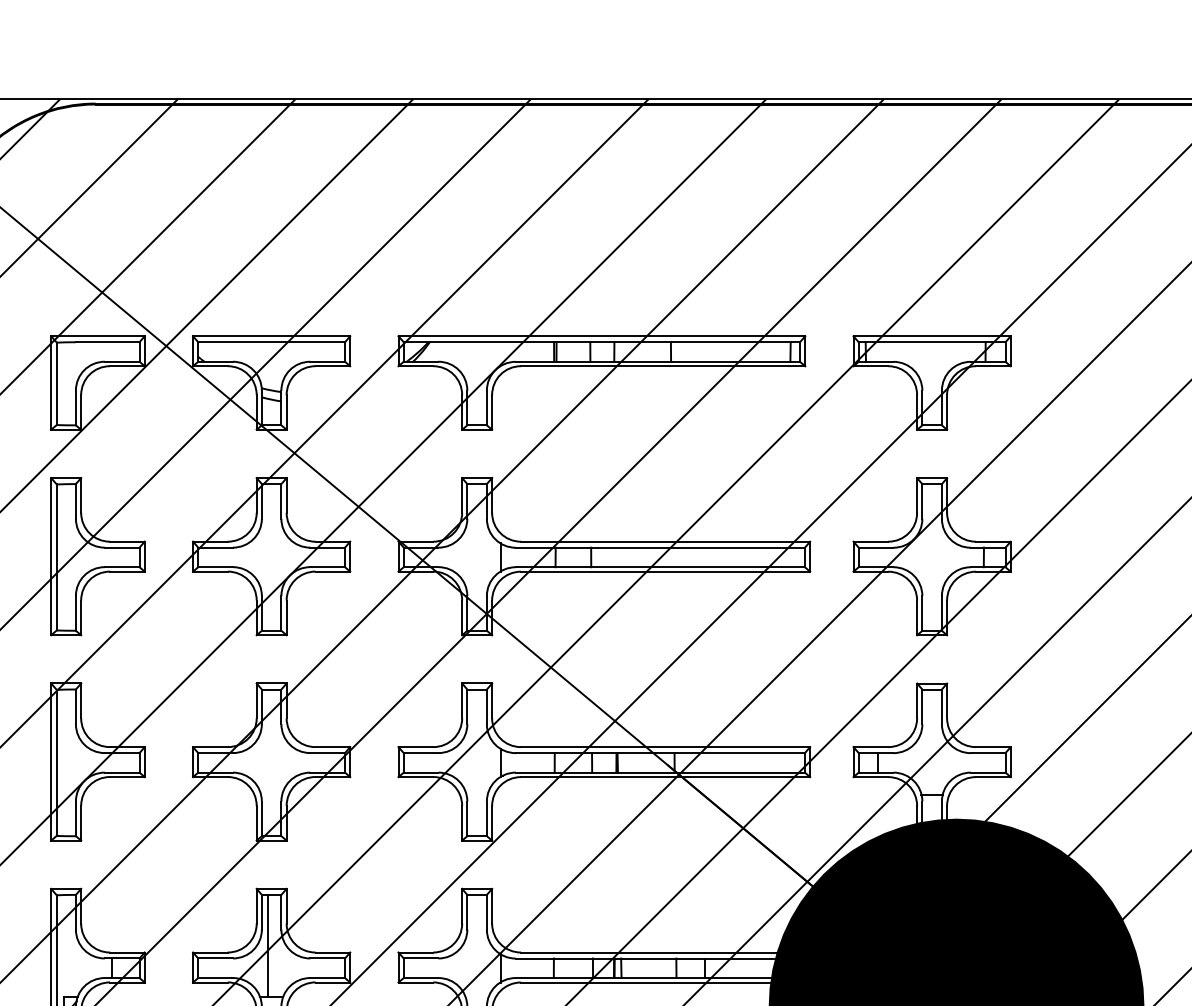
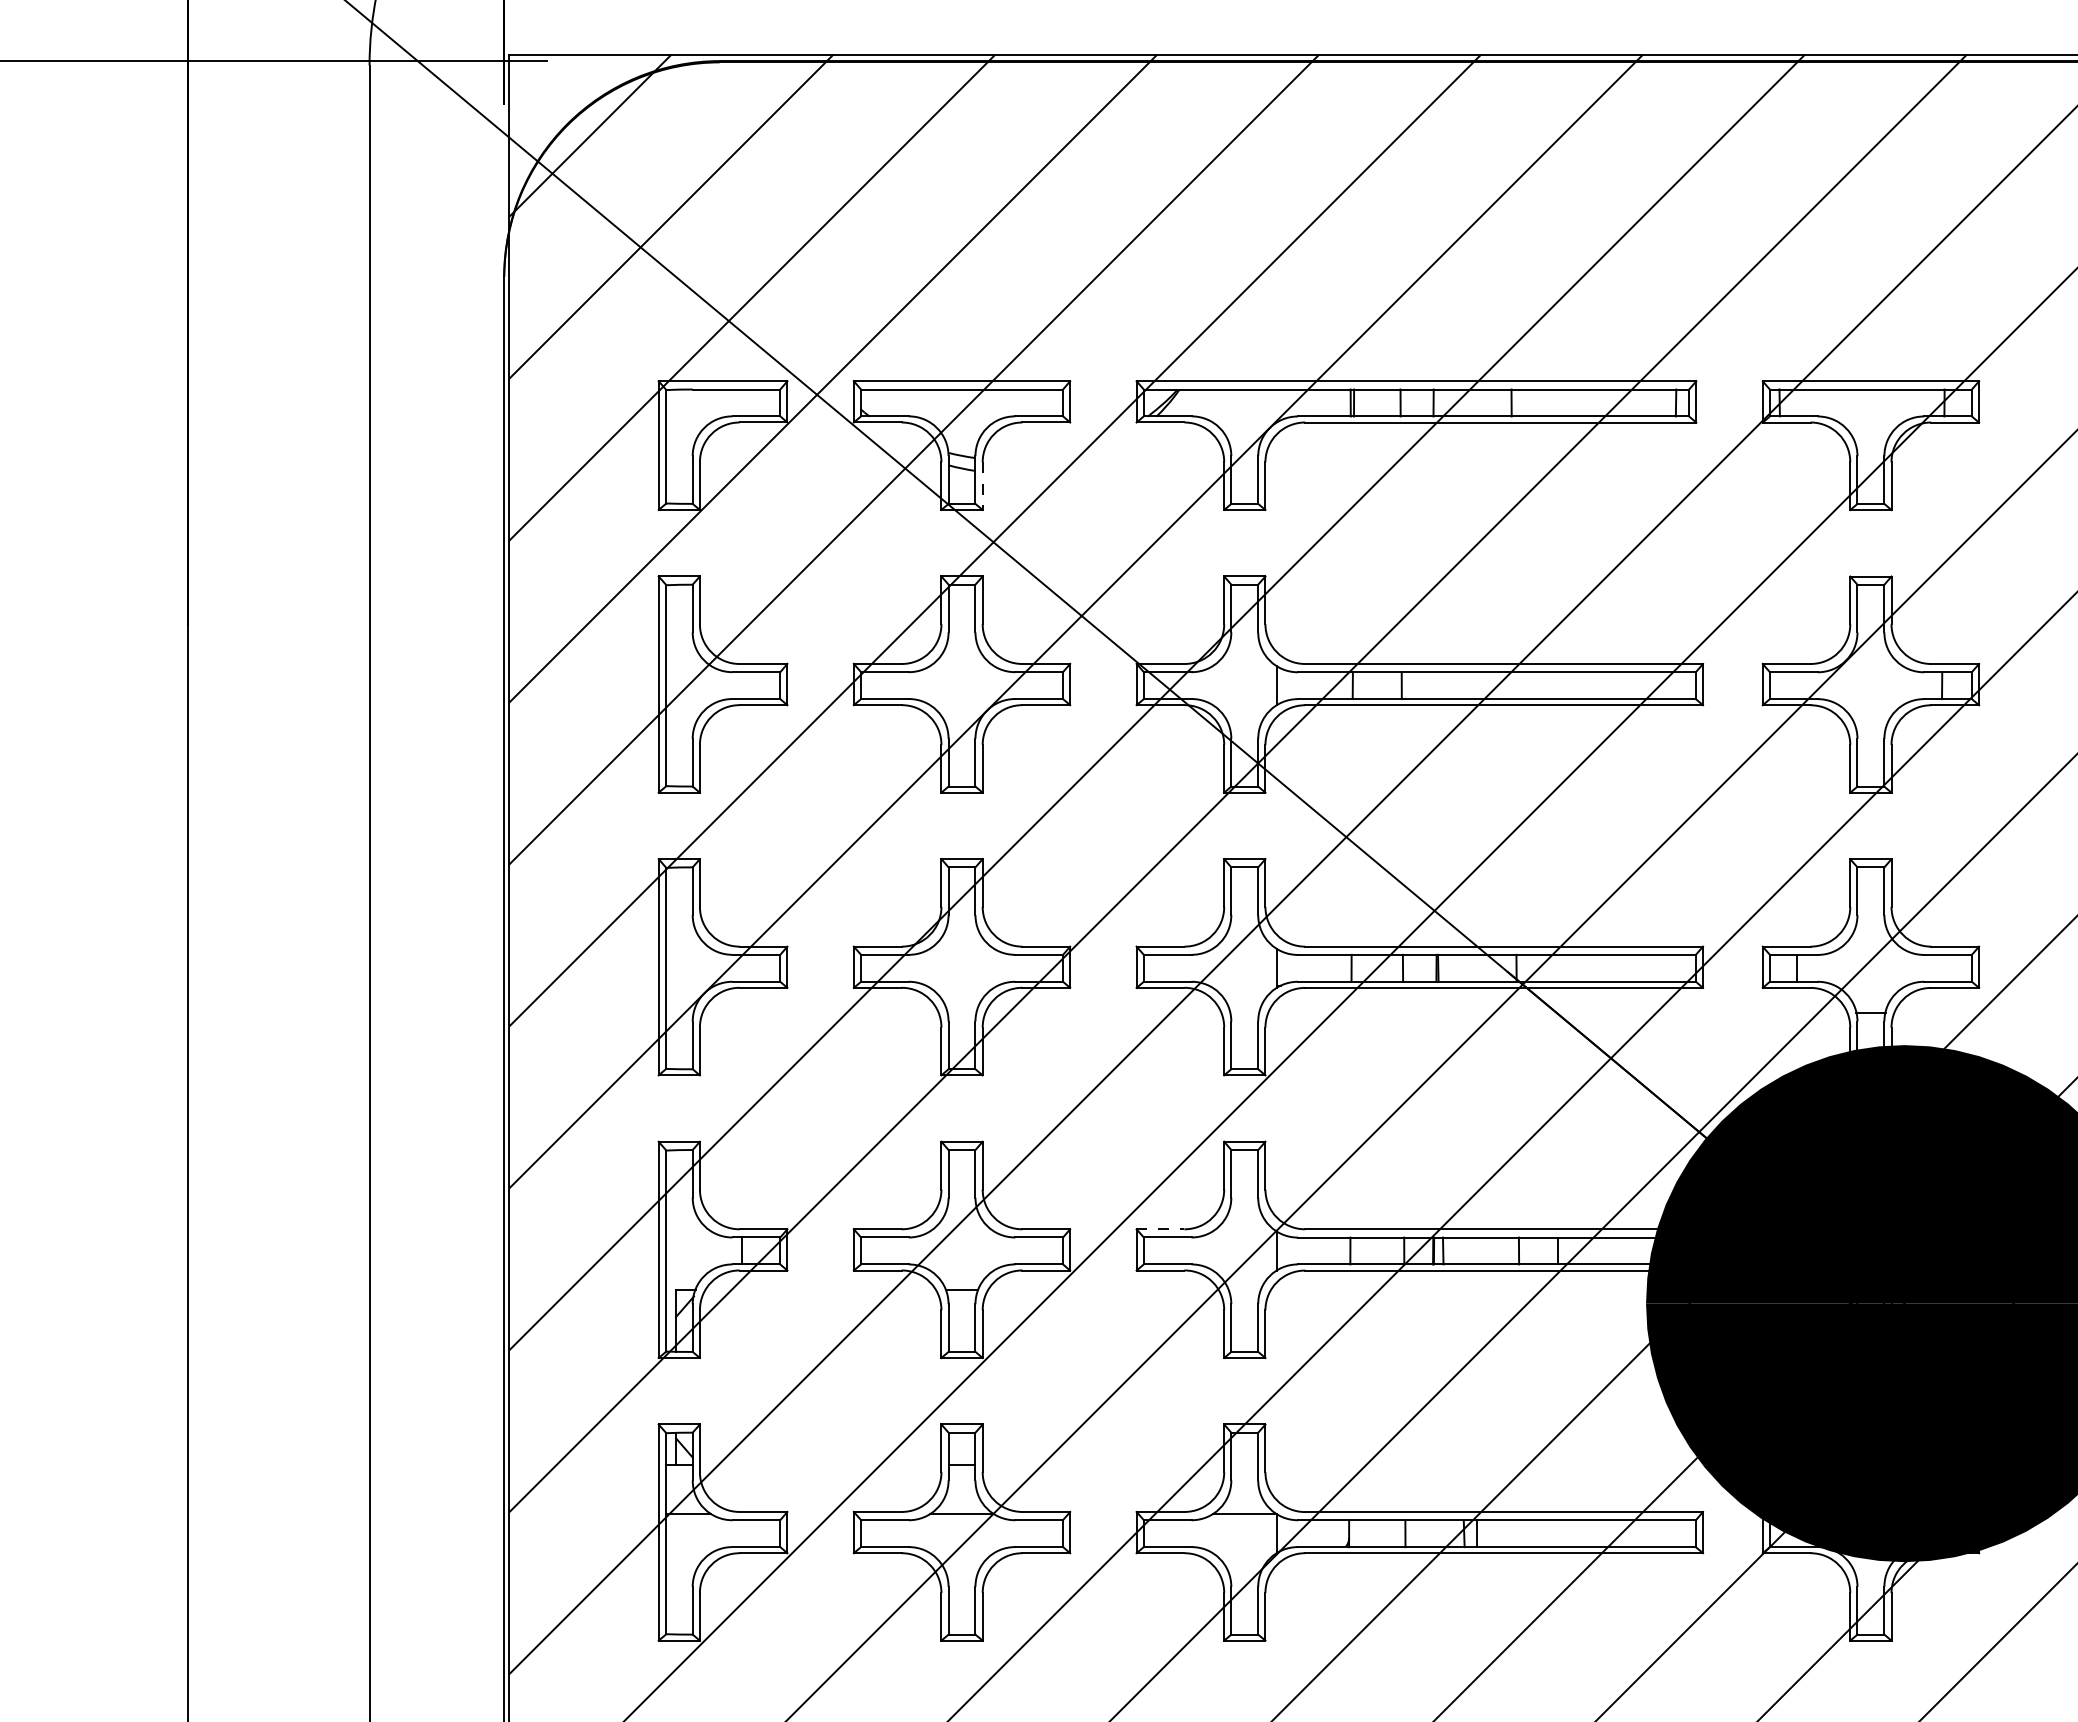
line: (286, 412) -> (982, 486), solid -> dashed
line: (268, 946) -> (957, 1220), removed
line: (415, 952) -> (1160, 1229), solid -> dashed

